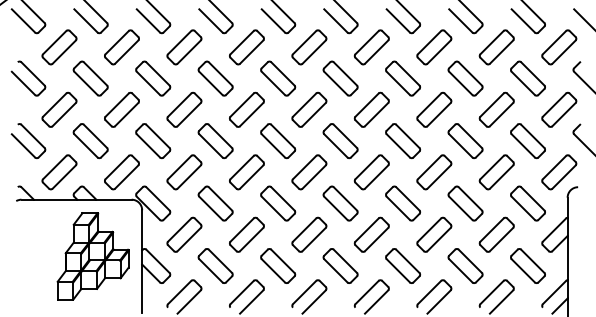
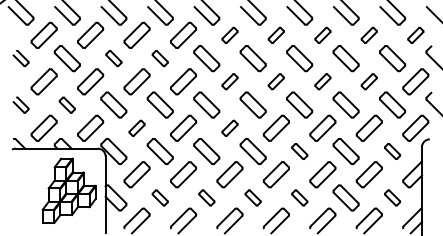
part: (309, 47) -> (230, 35), size x0.6
part: (371, 47) -> (276, 35), size x0.6
part: (434, 47) -> (323, 35), size x0.6
part: (496, 47) -> (369, 35), size x0.6
part: (559, 47) -> (415, 35), size x0.6
part: (28, 78) -> (21, 58), size x0.6
part: (153, 78) -> (114, 58), size x0.6
part: (215, 78) -> (160, 58), size x0.6
part: (309, 109) -> (230, 81), size x0.6
part: (371, 109) -> (276, 81), size x0.6
part: (434, 109) -> (323, 81), size x0.6
part: (496, 109) -> (369, 81), size x0.6
part: (28, 141) -> (21, 105), size x0.6
part: (90, 141) -> (67, 105), size x0.6
part: (184, 172) -> (137, 128), size x0.6
part: (309, 172) -> (230, 128), size x0.6
part: (403, 203) -> (299, 151), size x0.6
part: (527, 203) -> (392, 151), size x0.6
part: (215, 265) -> (160, 197), size x0.6
part: (278, 265) -> (206, 197), size x0.6
part: (340, 265) -> (253, 197), size x0.6
part: (403, 265) -> (299, 197), size x0.6
part: (527, 265) -> (392, 197), size x0.6

